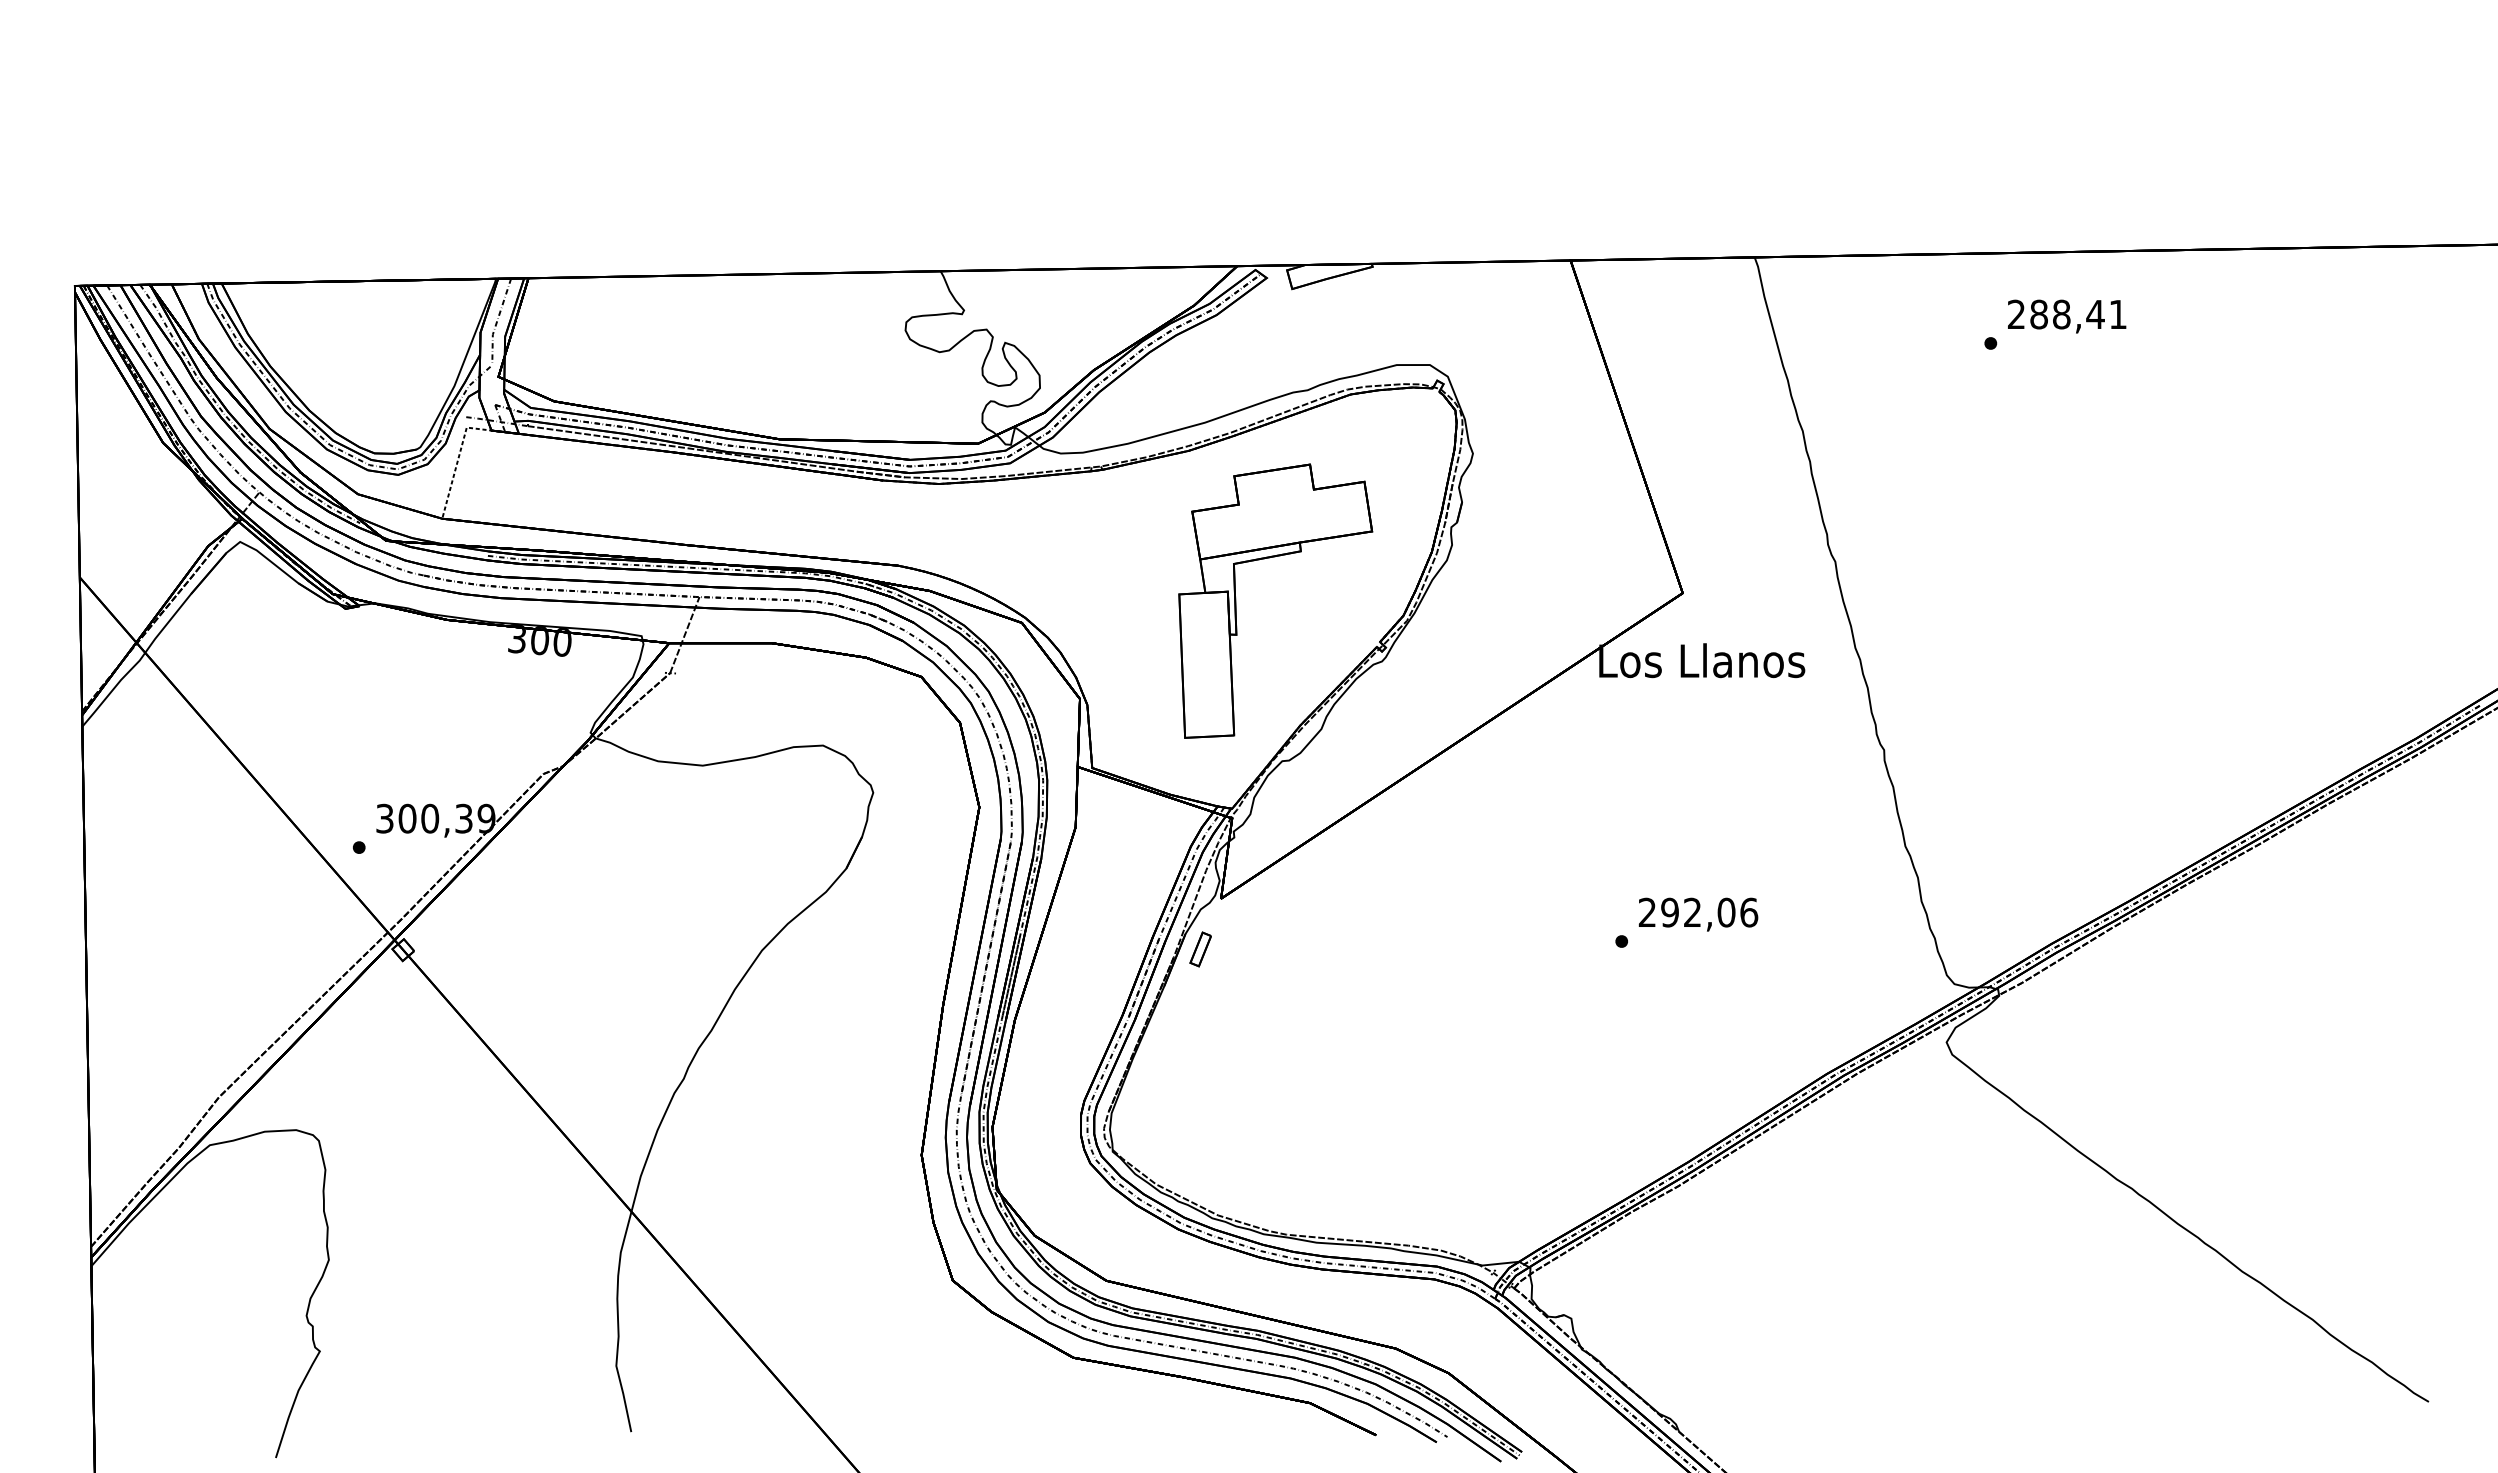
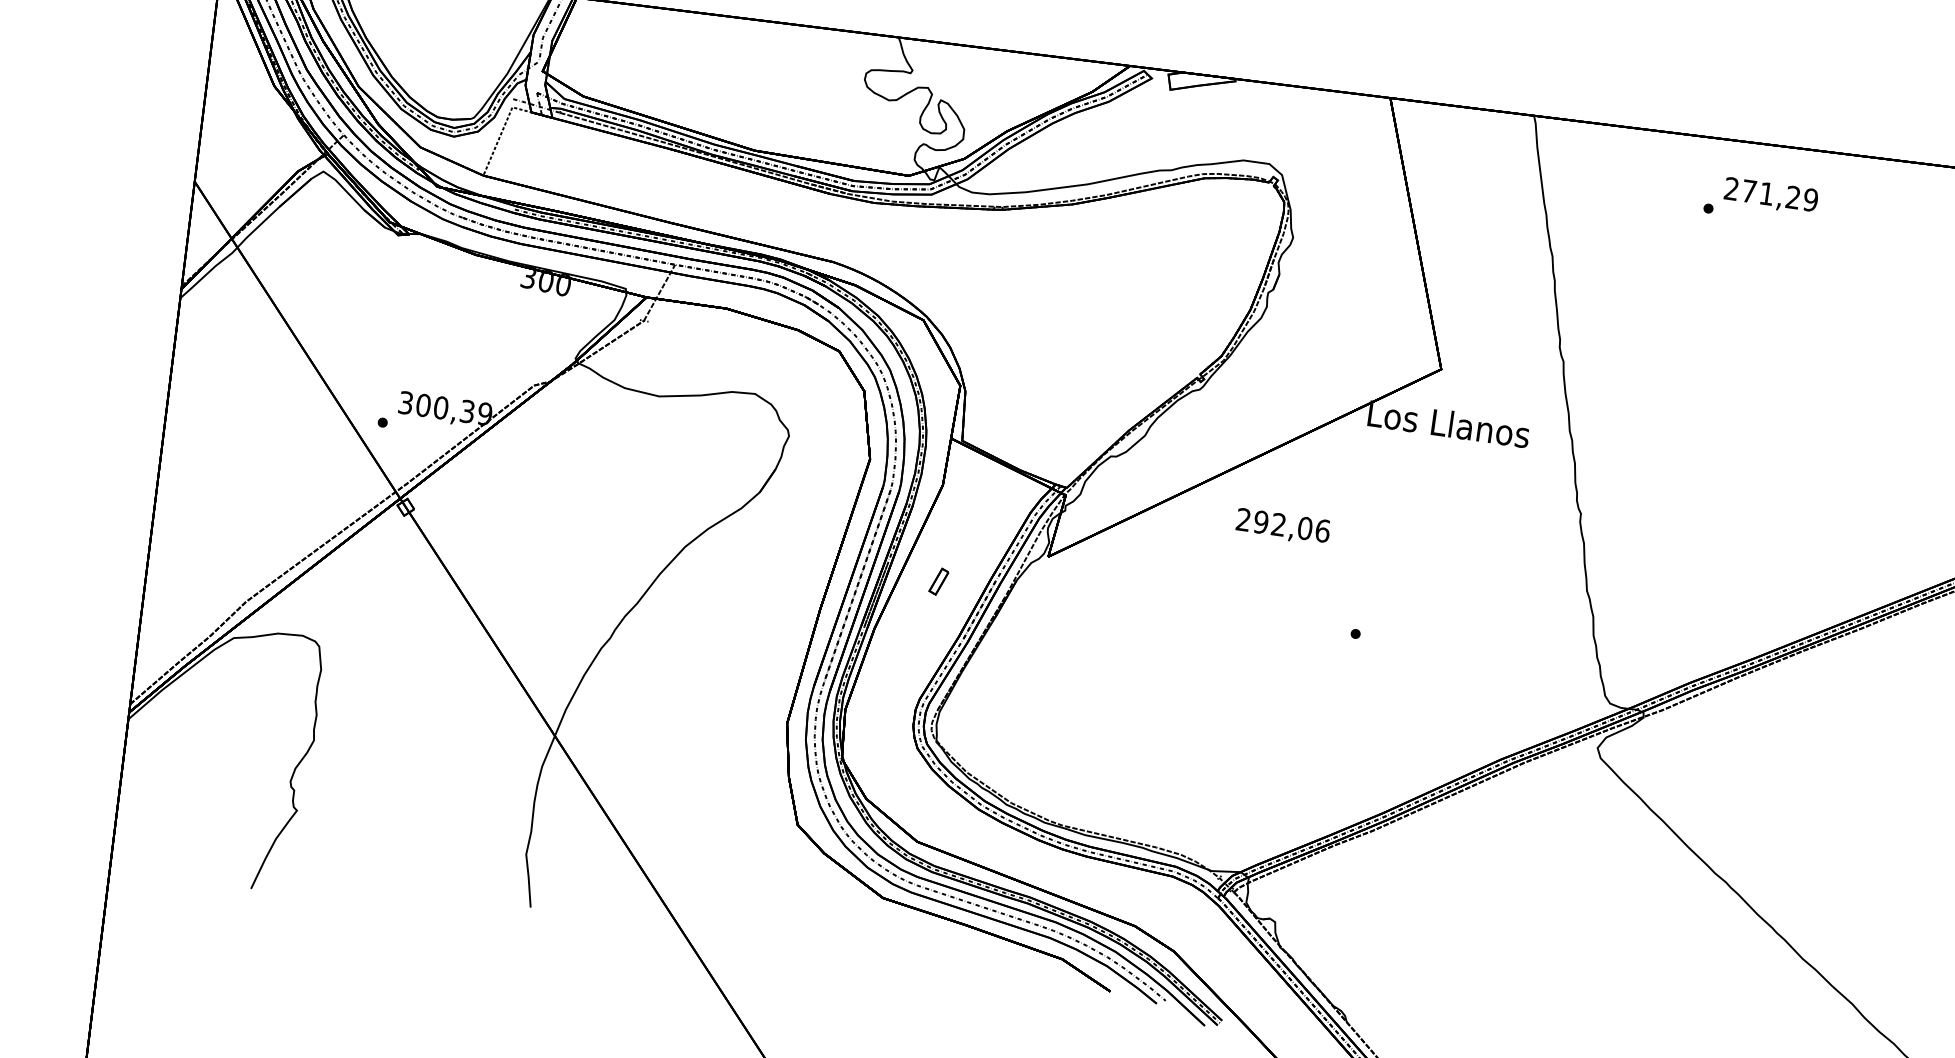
text: (2078, 314) -> (1779, 195), 288,41 -> 271,29
part: (1236, 600) -> (1092, 326), removed
text: (1698, 914) -> (1283, 526), moved
part: (1200, 949) -> (938, 581), moved

